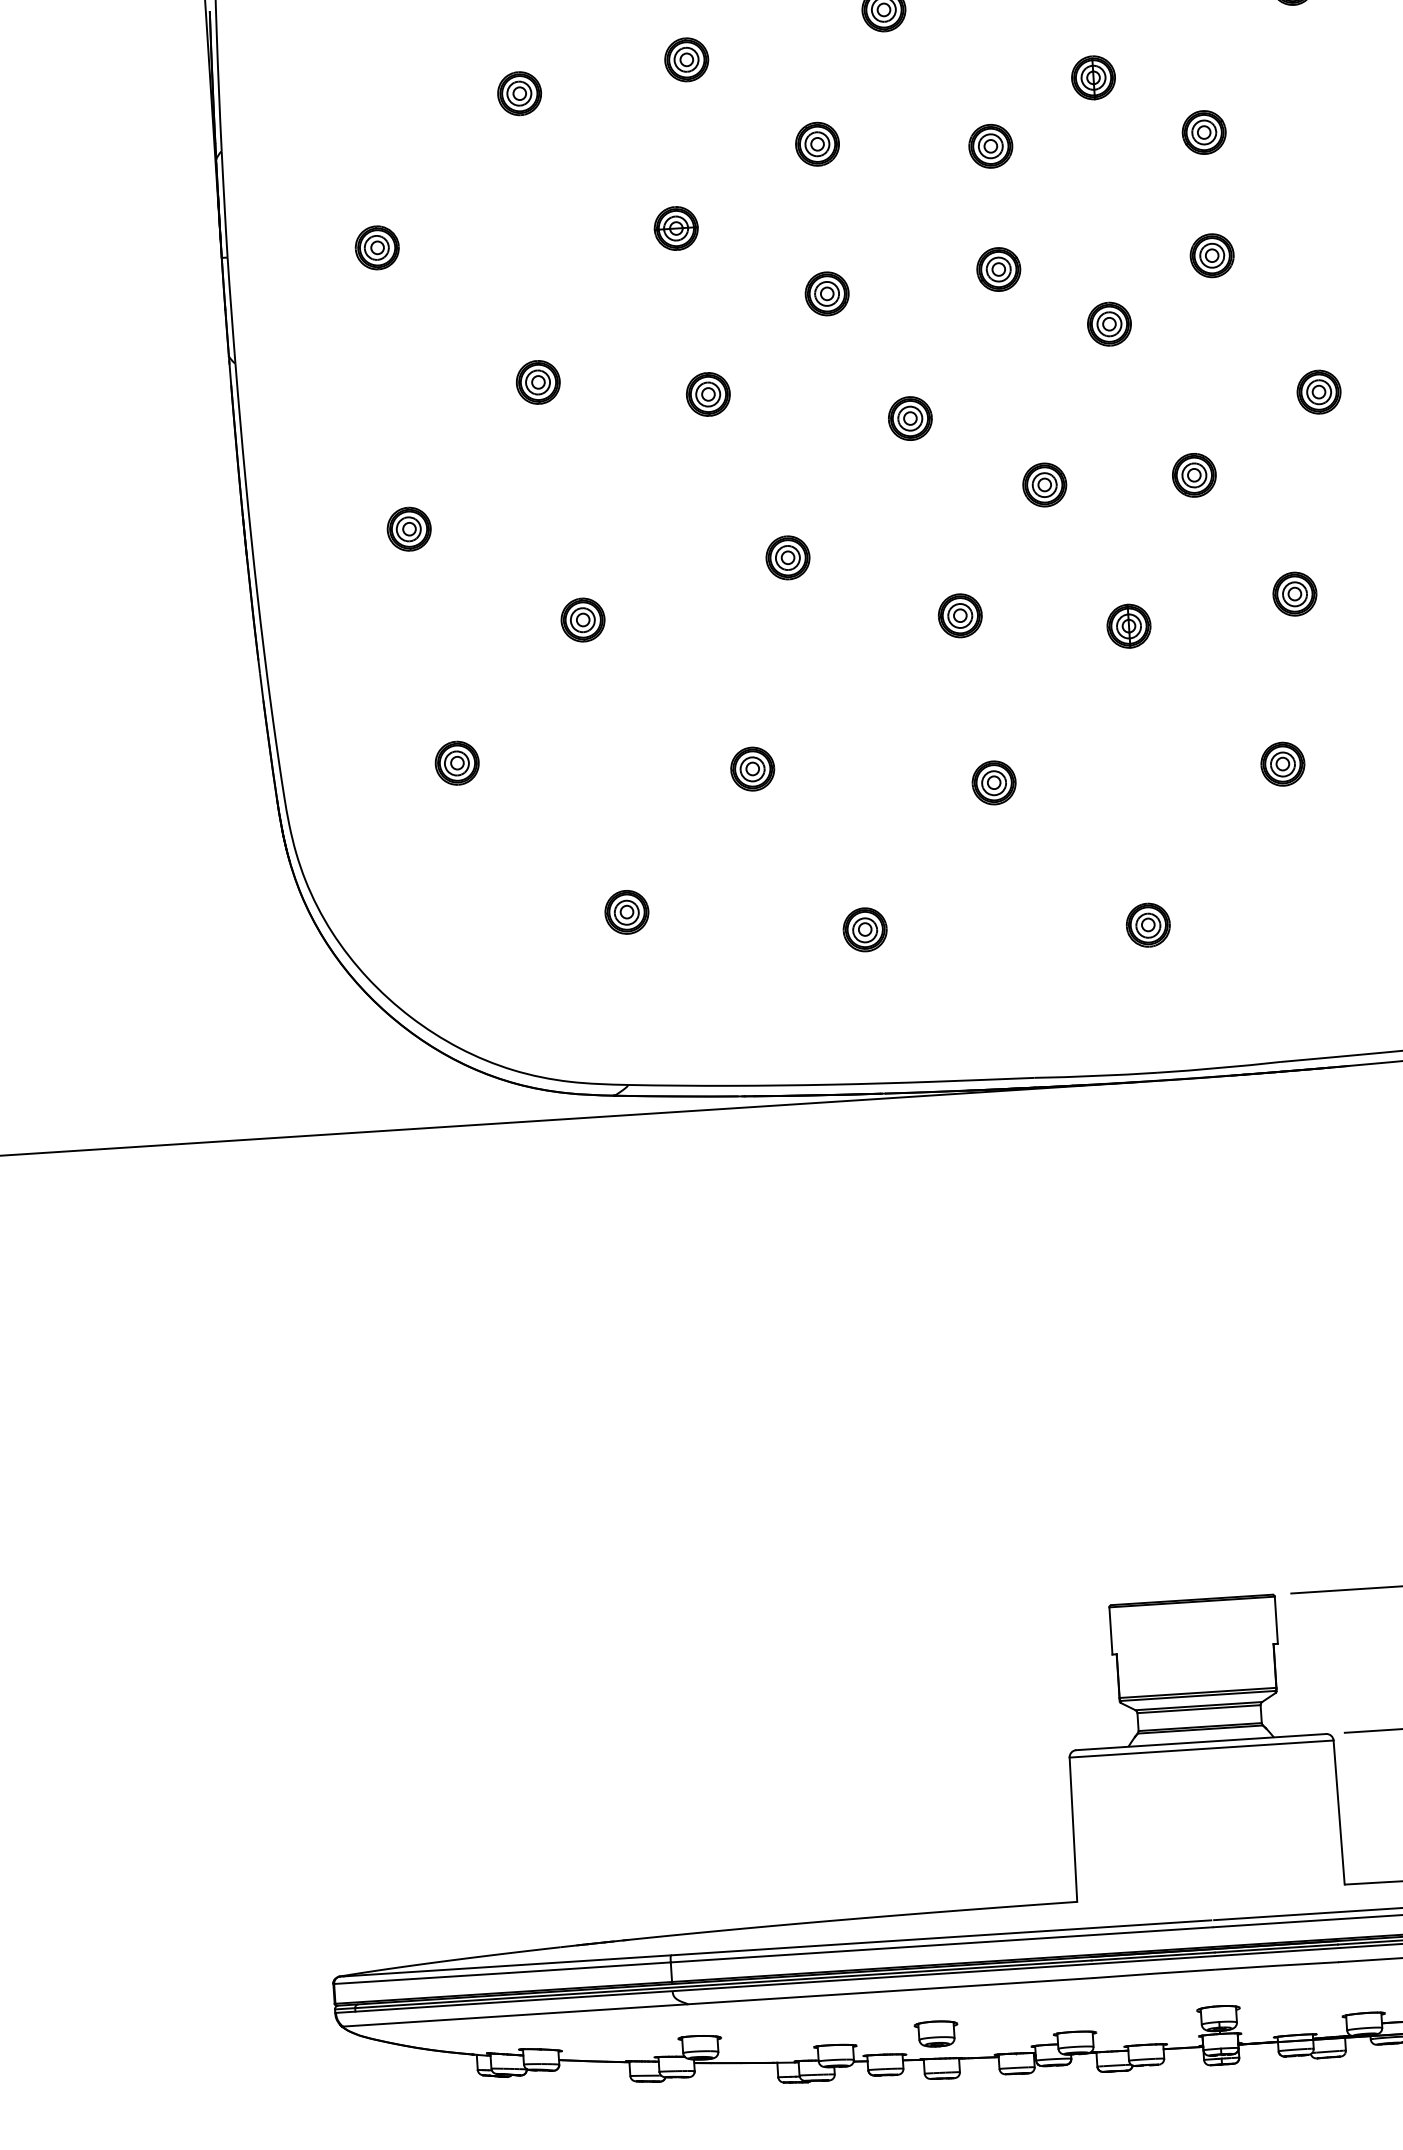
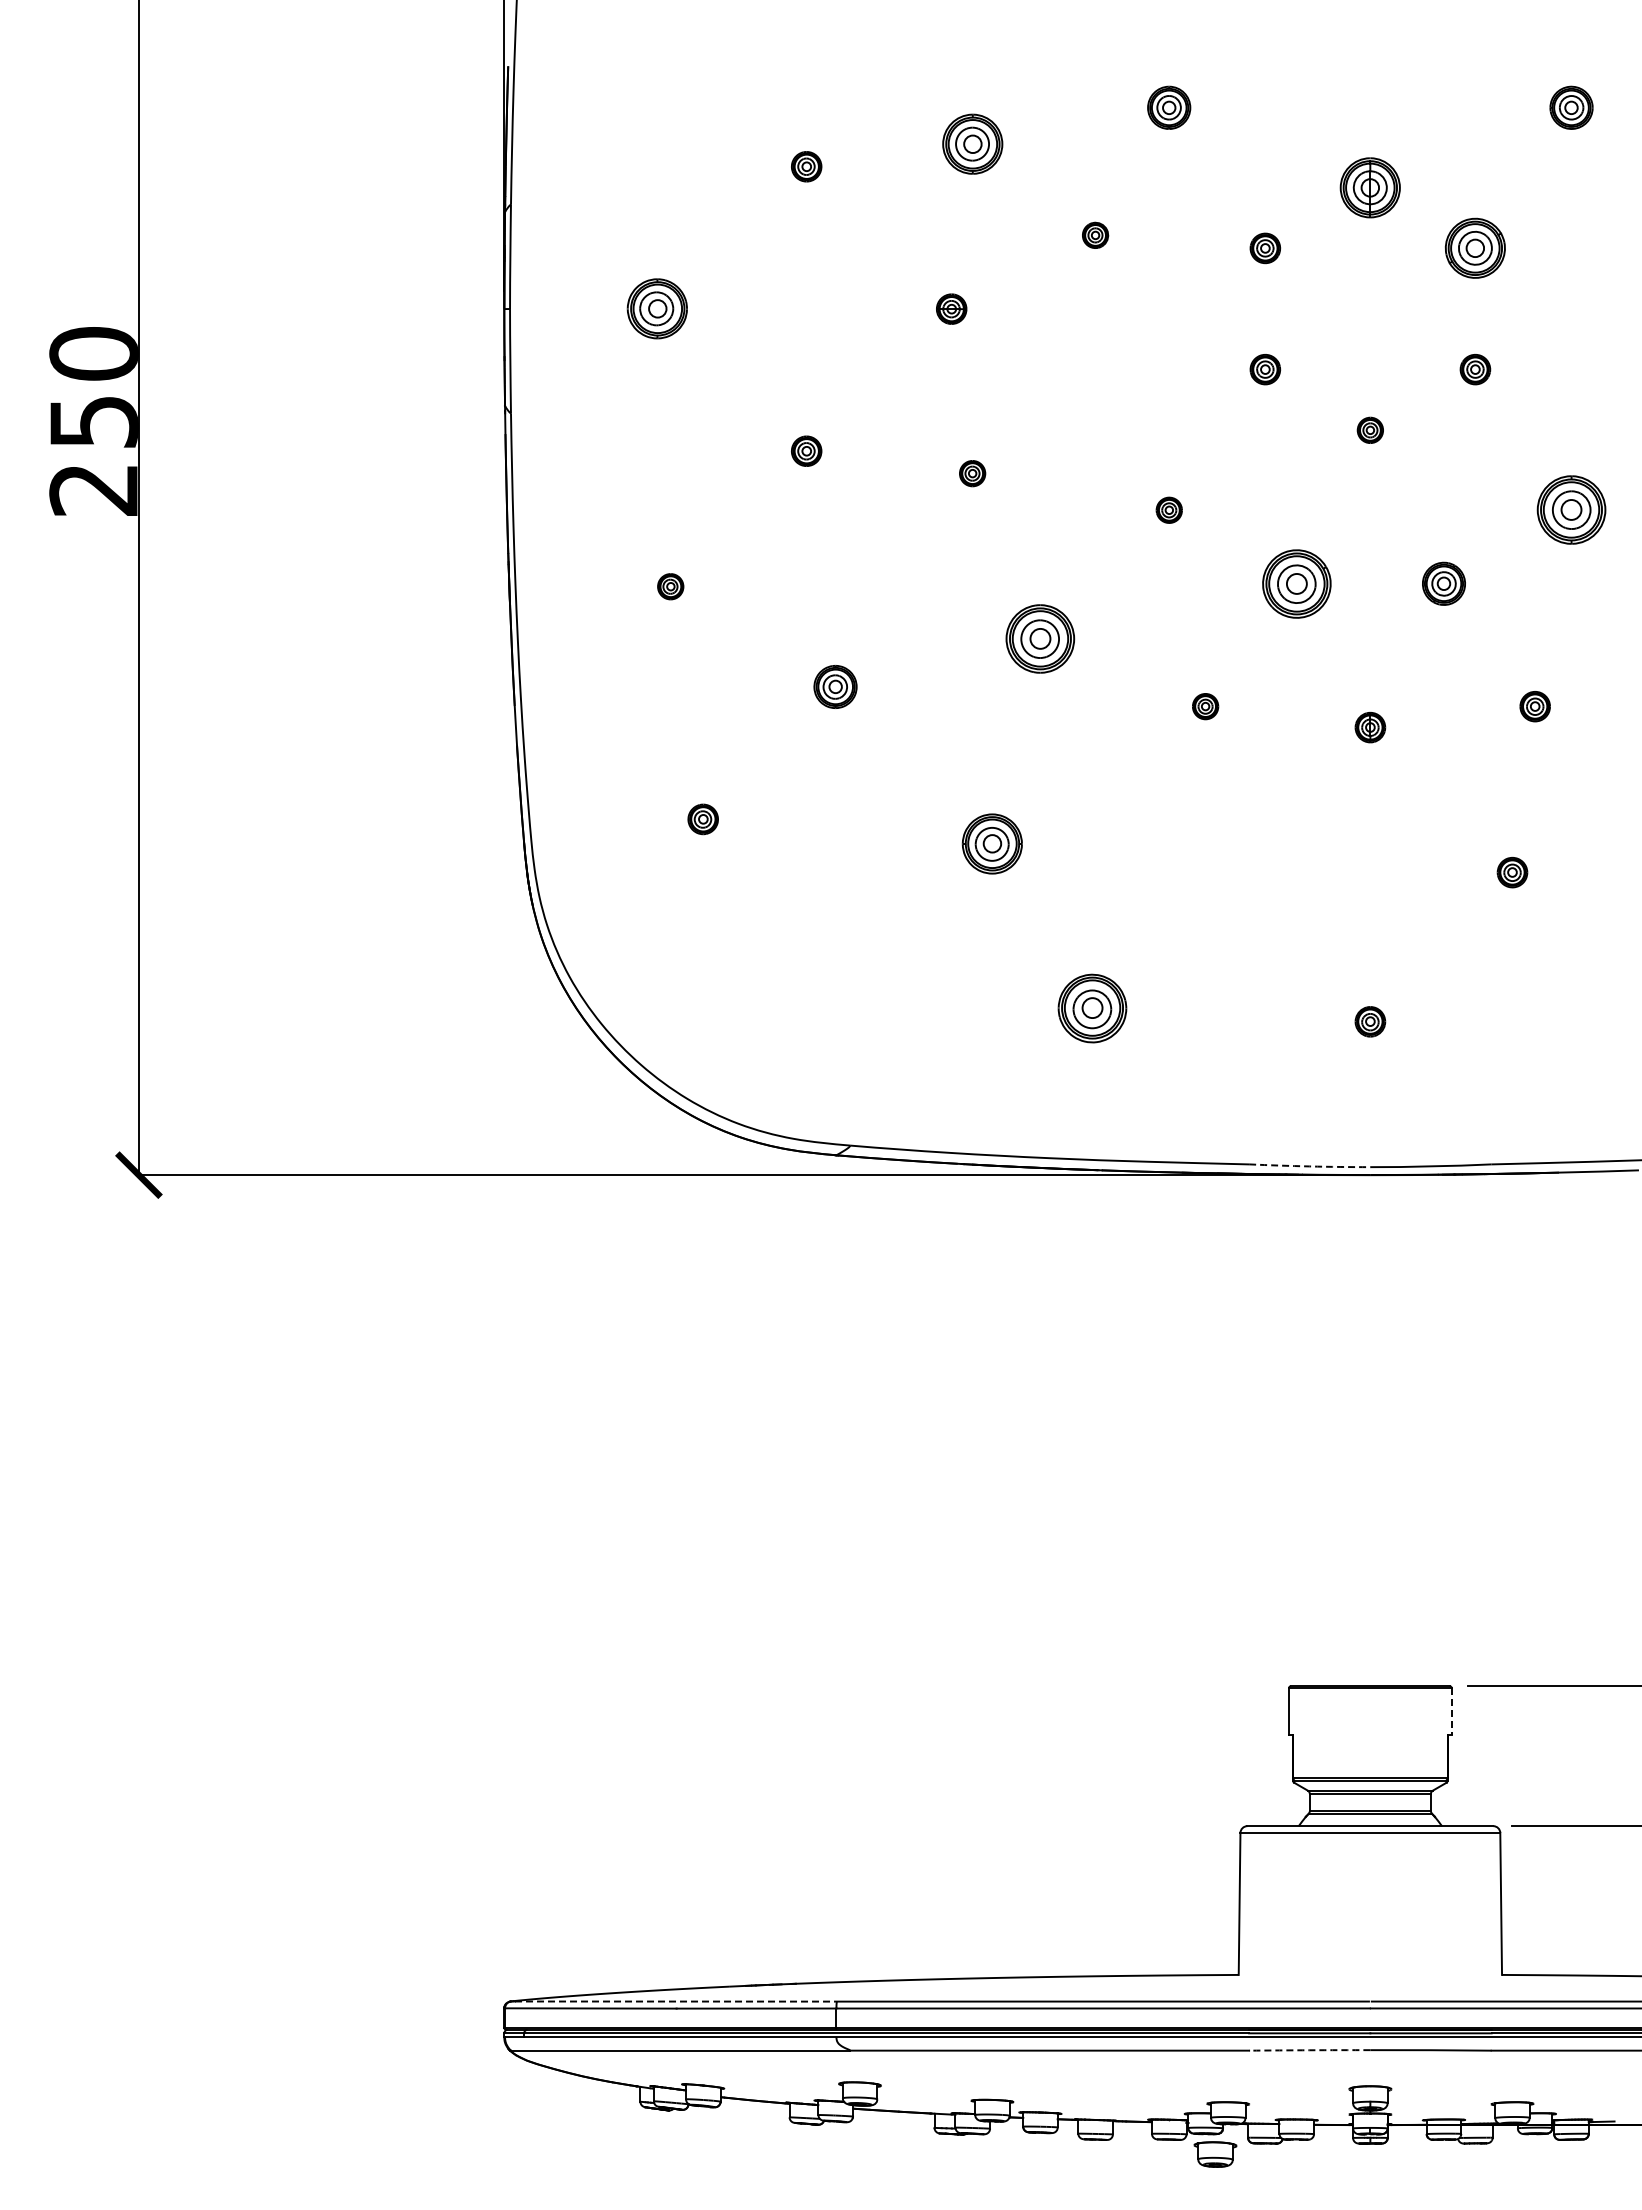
part: (686, 60) -> (972, 144), size x1.4
part: (1093, 77) -> (1370, 187), size x1.4
part: (519, 93) -> (806, 166), size x0.7
part: (1204, 132) -> (1475, 248), size x1.4
part: (817, 144) -> (1095, 235), size x0.6
part: (991, 146) -> (1265, 248), size x0.7
part: (676, 229) -> (951, 309), size x0.7
part: (377, 248) -> (657, 309), size x1.4
part: (1212, 255) -> (1475, 369), size x0.7
part: (998, 269) -> (1265, 369), size x0.7
part: (827, 293) -> (1095, 382), removed
part: (1109, 324) -> (1370, 430), size x0.6
part: (538, 382) -> (806, 451), size x0.7
part: (1319, 392) -> (1571, 510), size x1.6
part: (708, 394) -> (972, 473), size x0.6
part: (910, 418) -> (1169, 510), size x0.6
part: (1044, 484) -> (1296, 583), size x1.6
part: (408, 528) -> (670, 586), size x0.6
part: (788, 557) -> (1040, 638), size x1.6
part: (1295, 593) -> (1535, 706), size x0.7
part: (960, 615) -> (1205, 706), size x0.6
part: (1129, 626) -> (1370, 727), size x0.7
part: (457, 763) -> (703, 819), size x0.7
part: (1282, 764) -> (1512, 872), size x0.7
part: (752, 768) -> (992, 843), size x1.4
part: (994, 782) -> (1228, 872), removed
part: (627, 912) -> (860, 976), removed
part: (1148, 924) -> (1370, 1021), size x0.7
part: (865, 929) -> (1092, 1008), size x1.6
arc: (1096, 1076) -> (1309, 1166), solid -> dashed
line: (1276, 1620) -> (1451, 1711), solid -> dashed
line: (507, 1965) -> (676, 2001), solid -> dashed
arc: (1154, 1973) -> (1309, 2050), solid -> dashed
part: (936, 2033) -> (1215, 2154), moved

